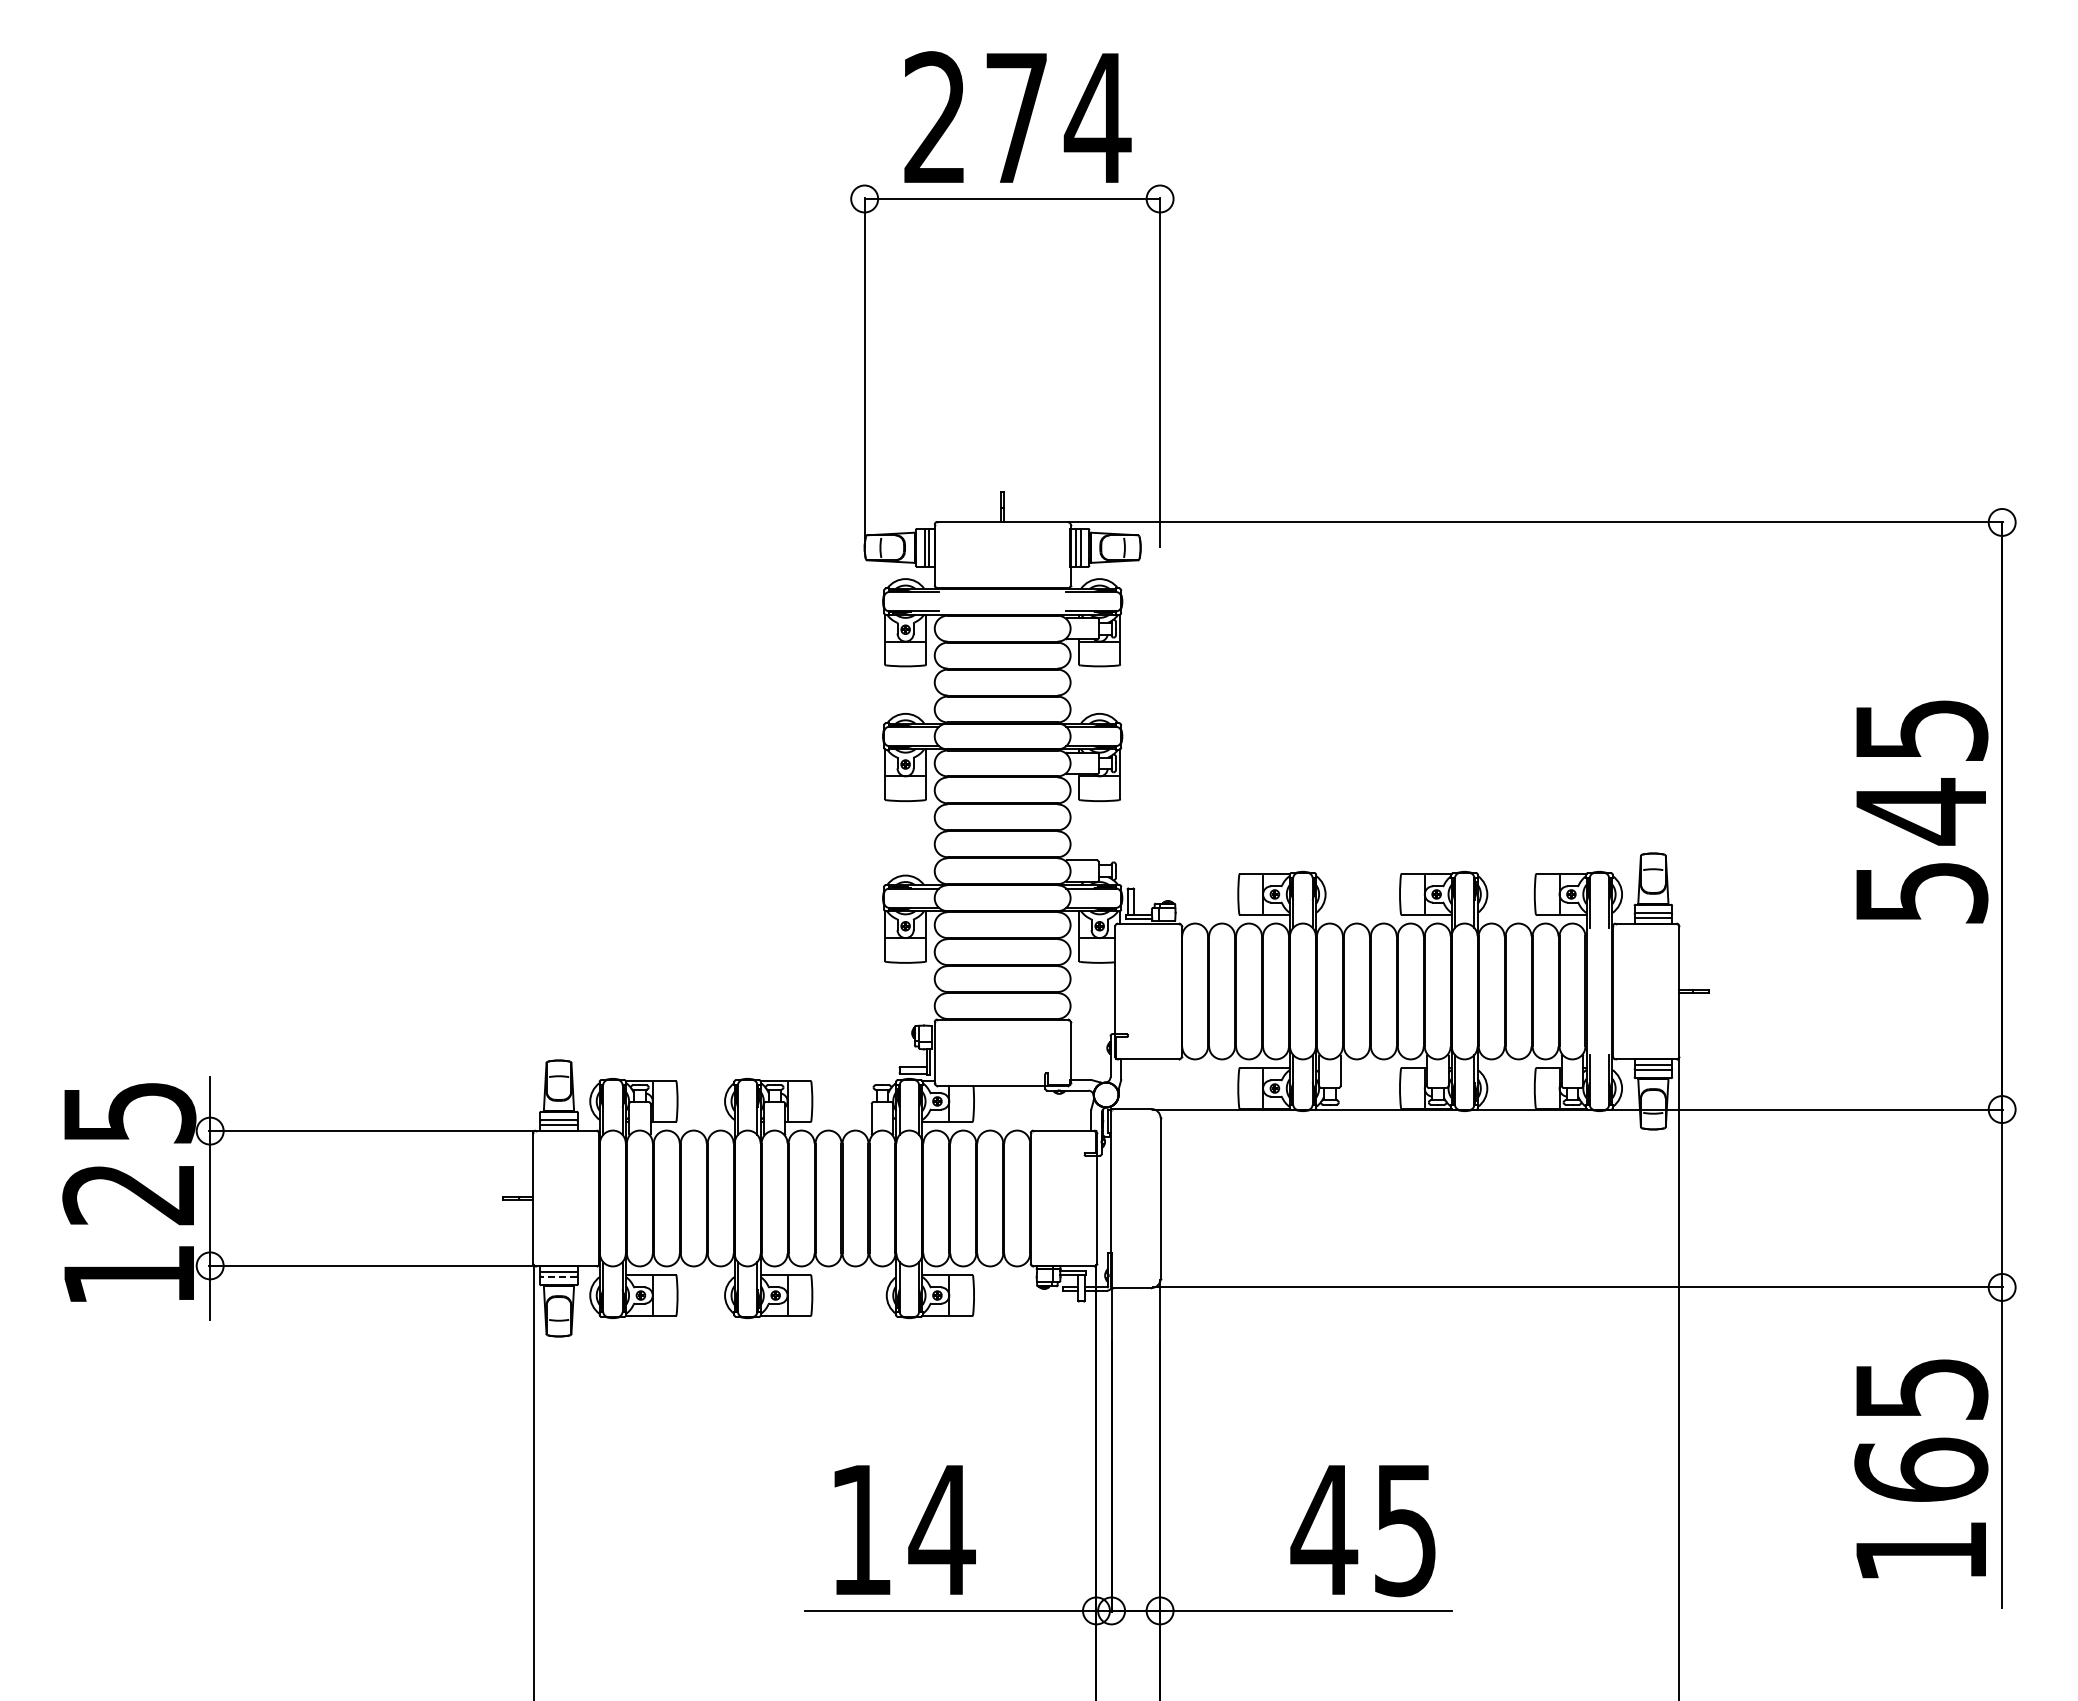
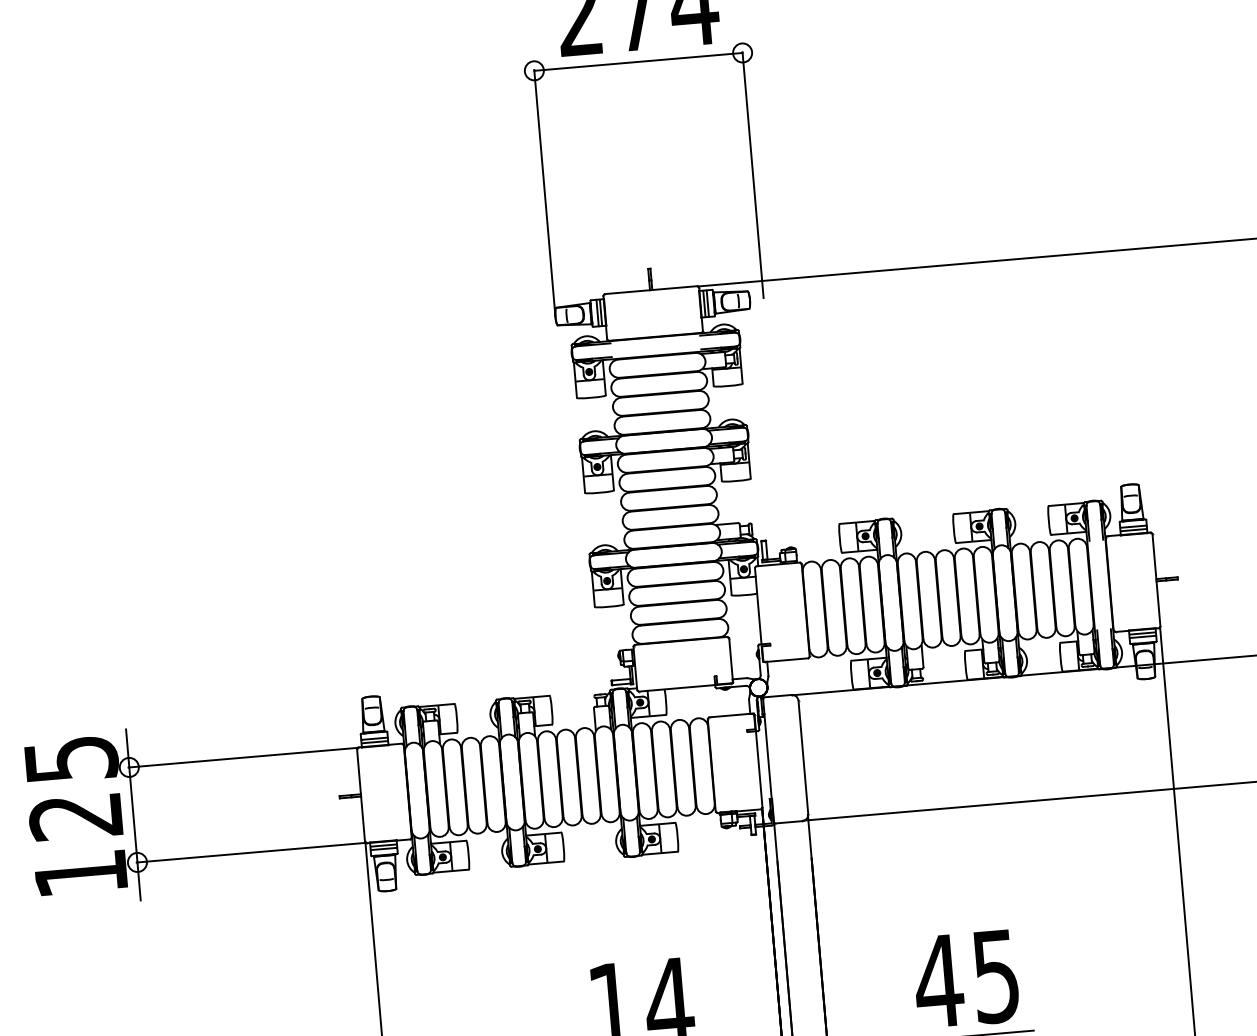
line: (558, 1276) -> (383, 848), dashed -> solid

